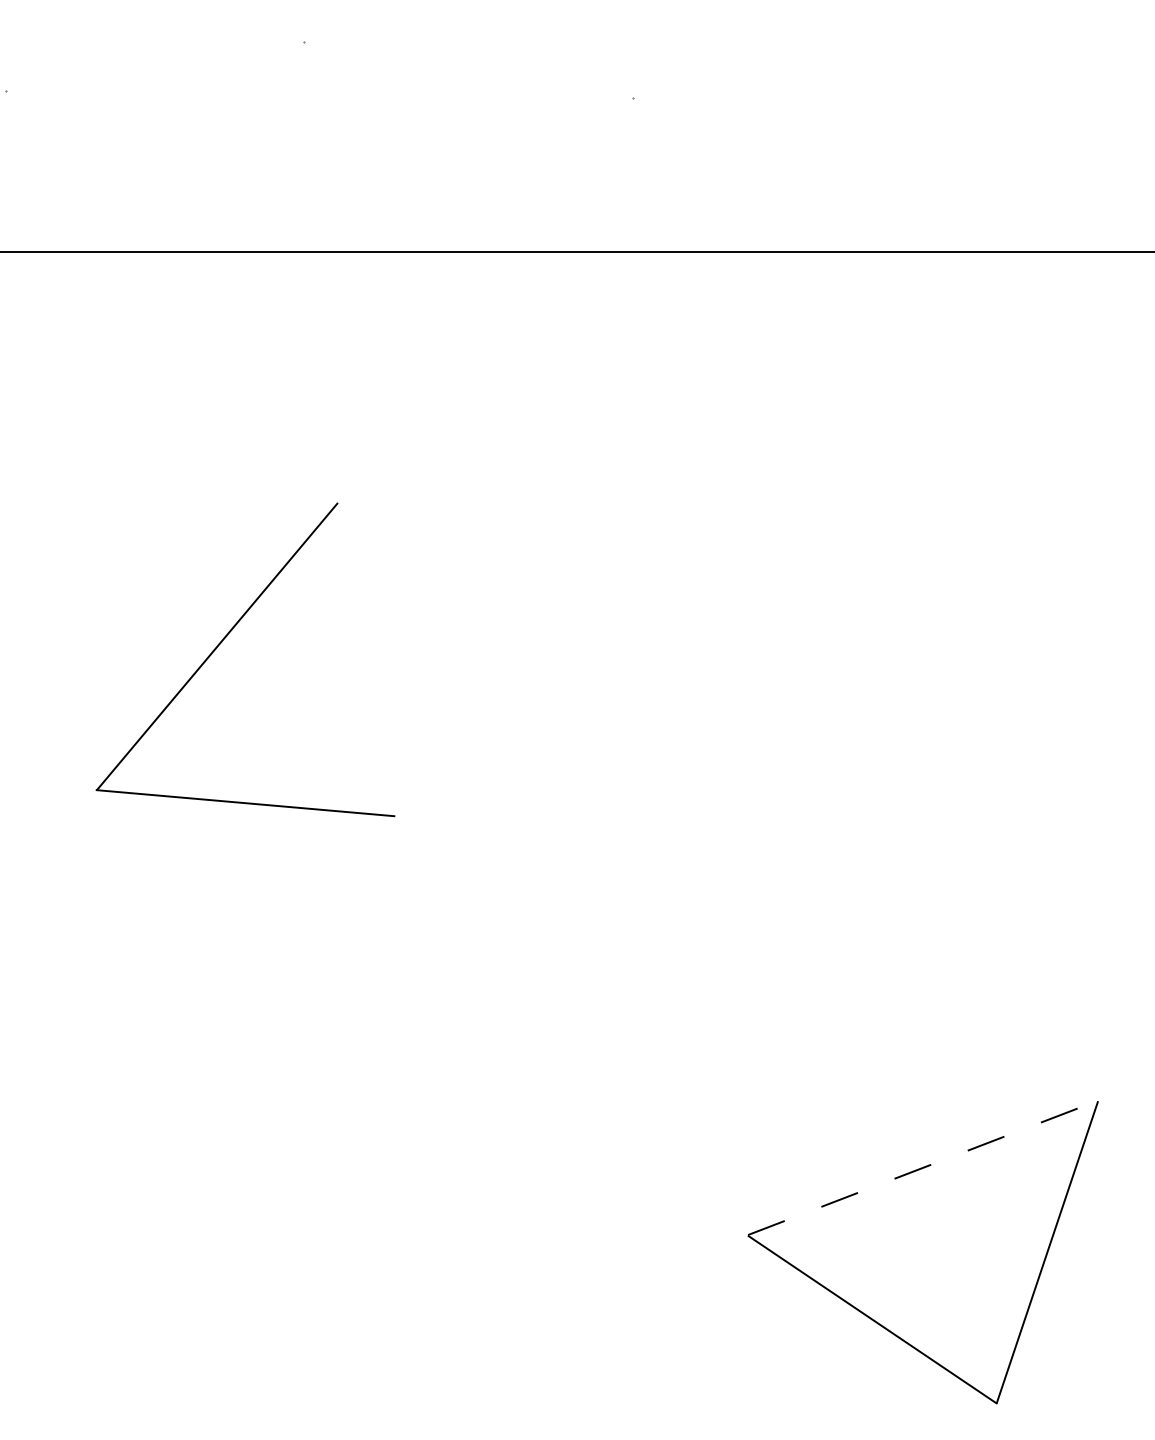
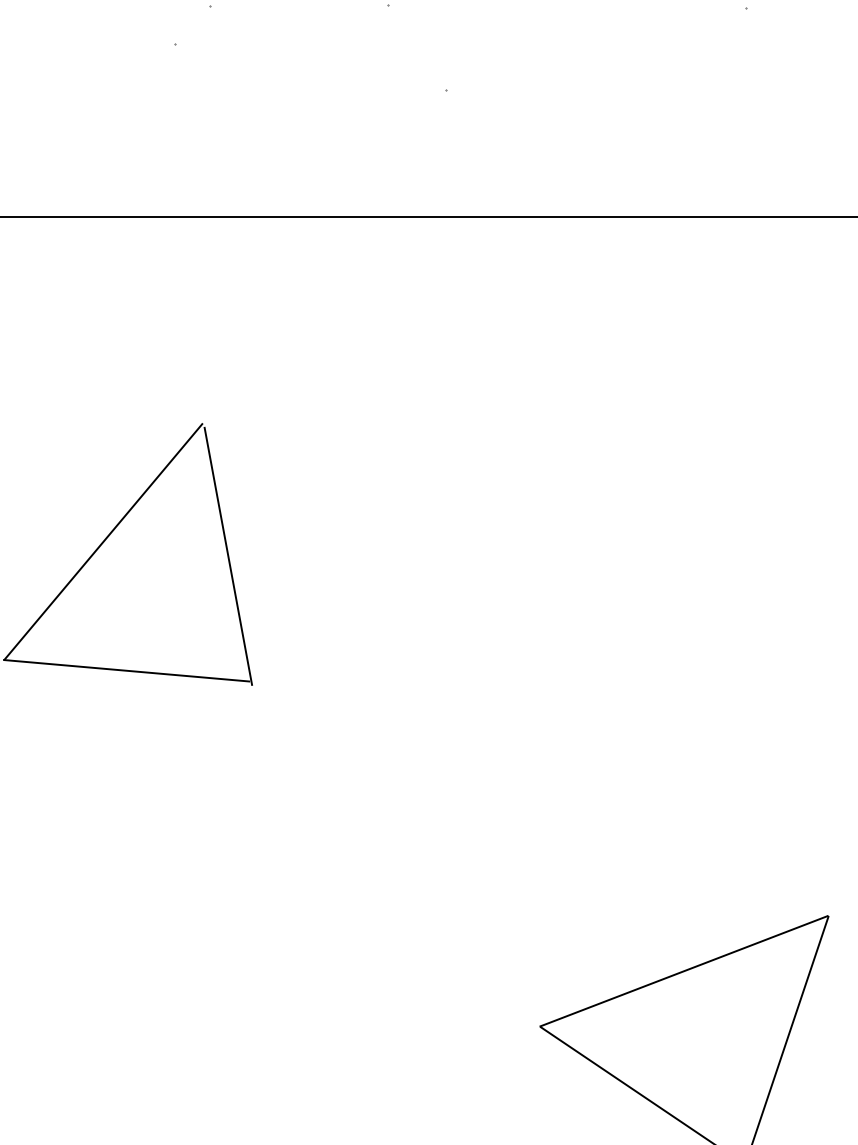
line: (368, 664) -> (227, 556), added
line: (922, 1168) -> (684, 971), dashed -> solid

